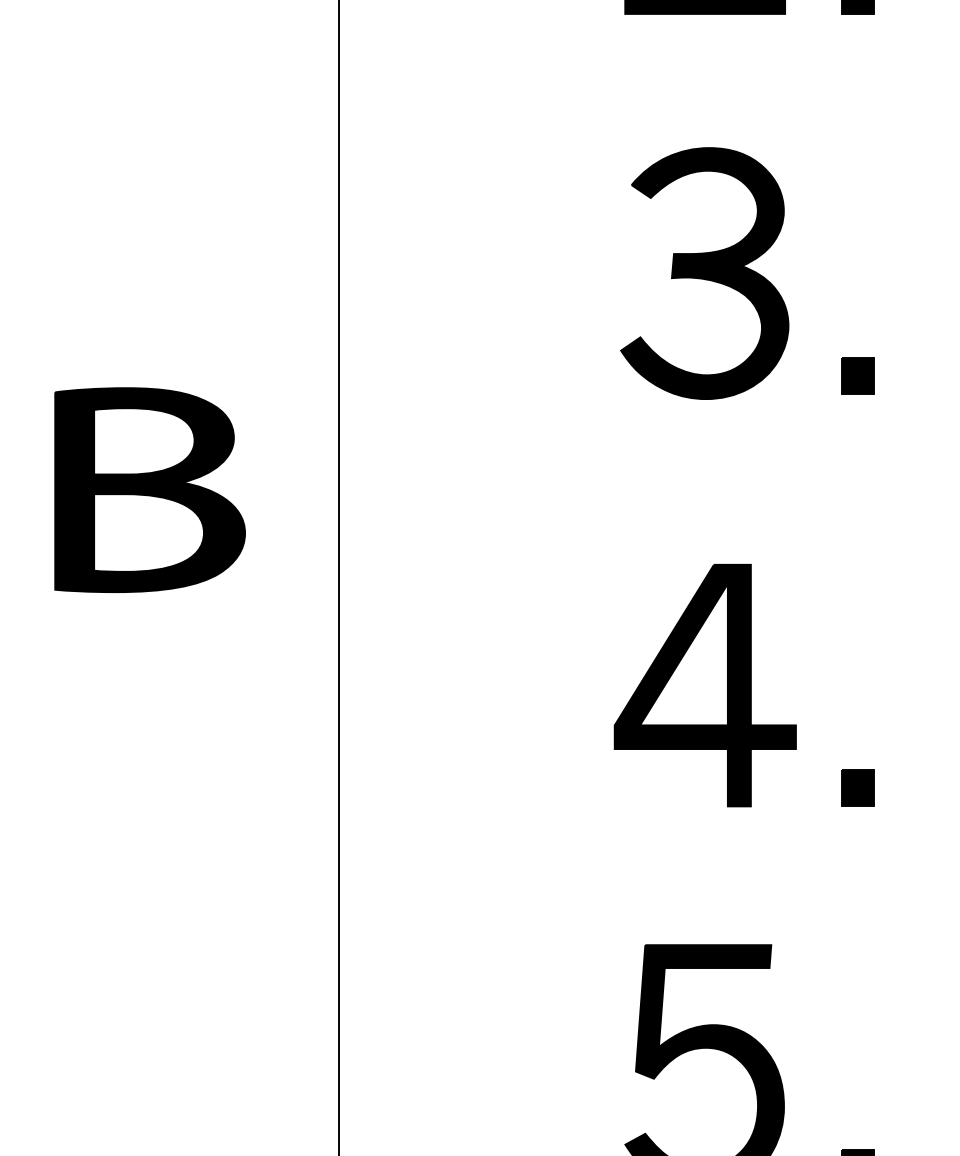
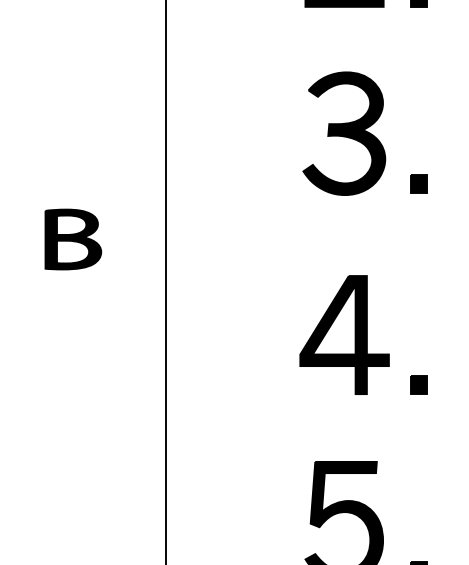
part: (150, 490) -> (73, 239), size x0.6

